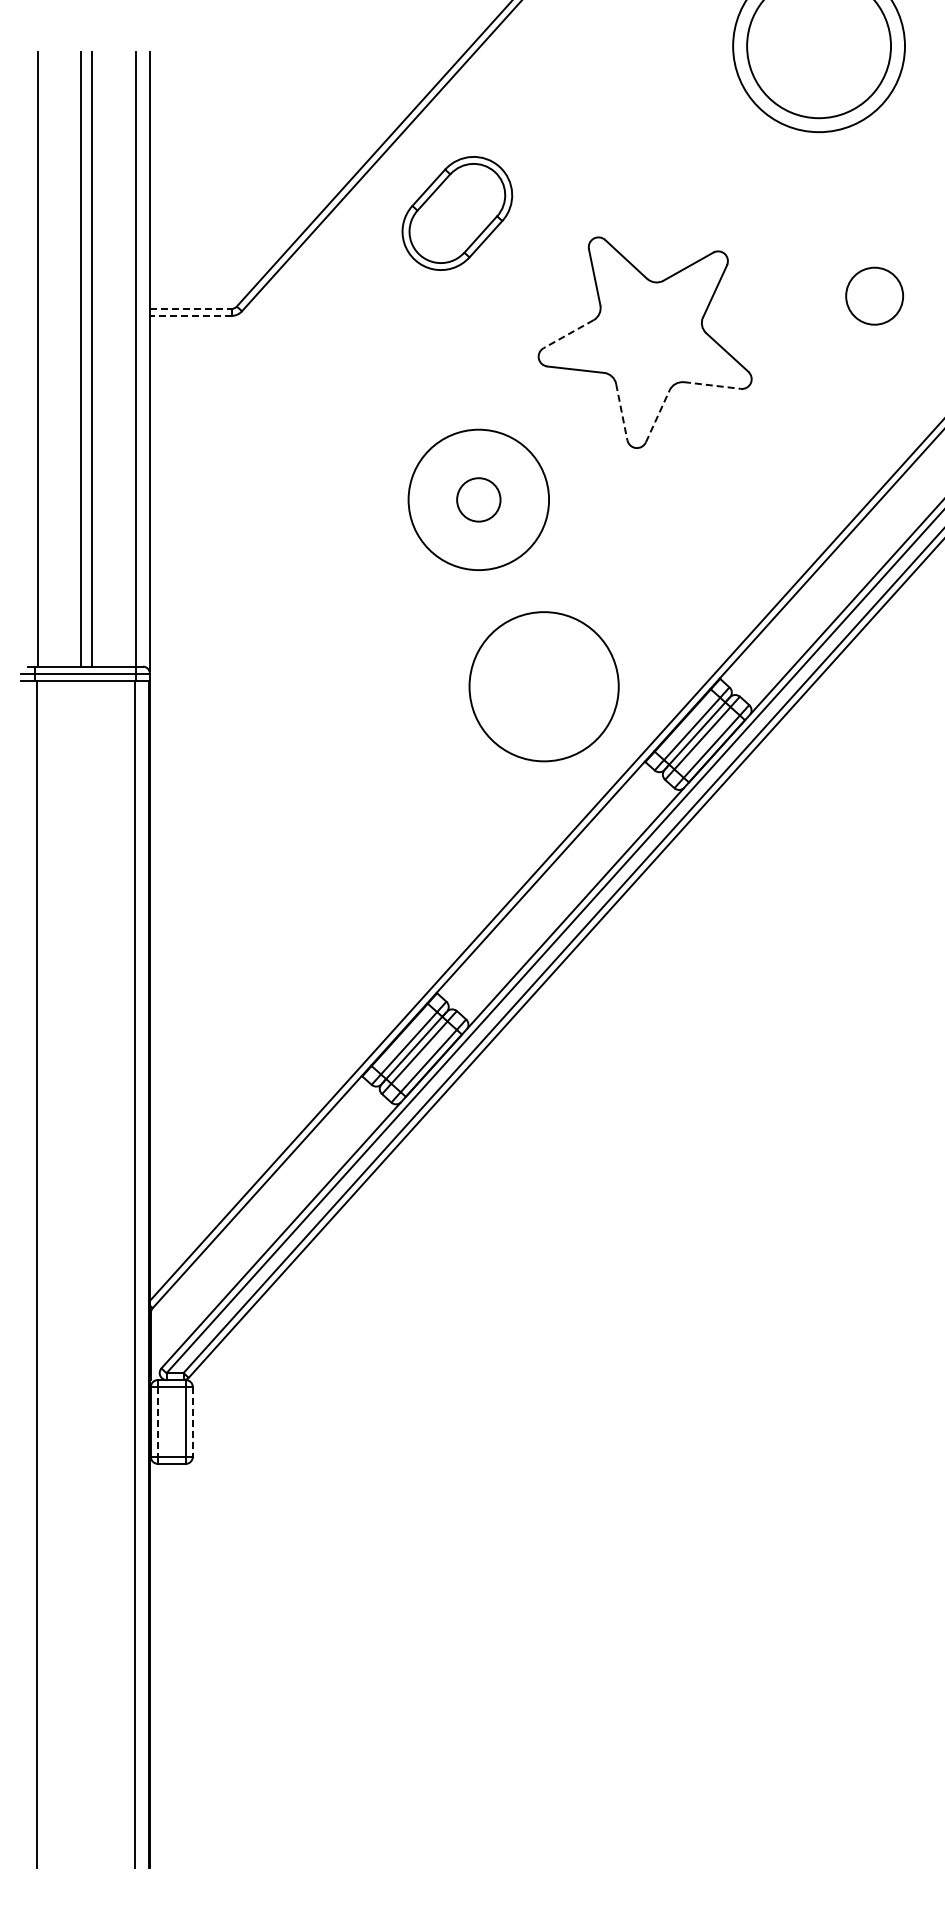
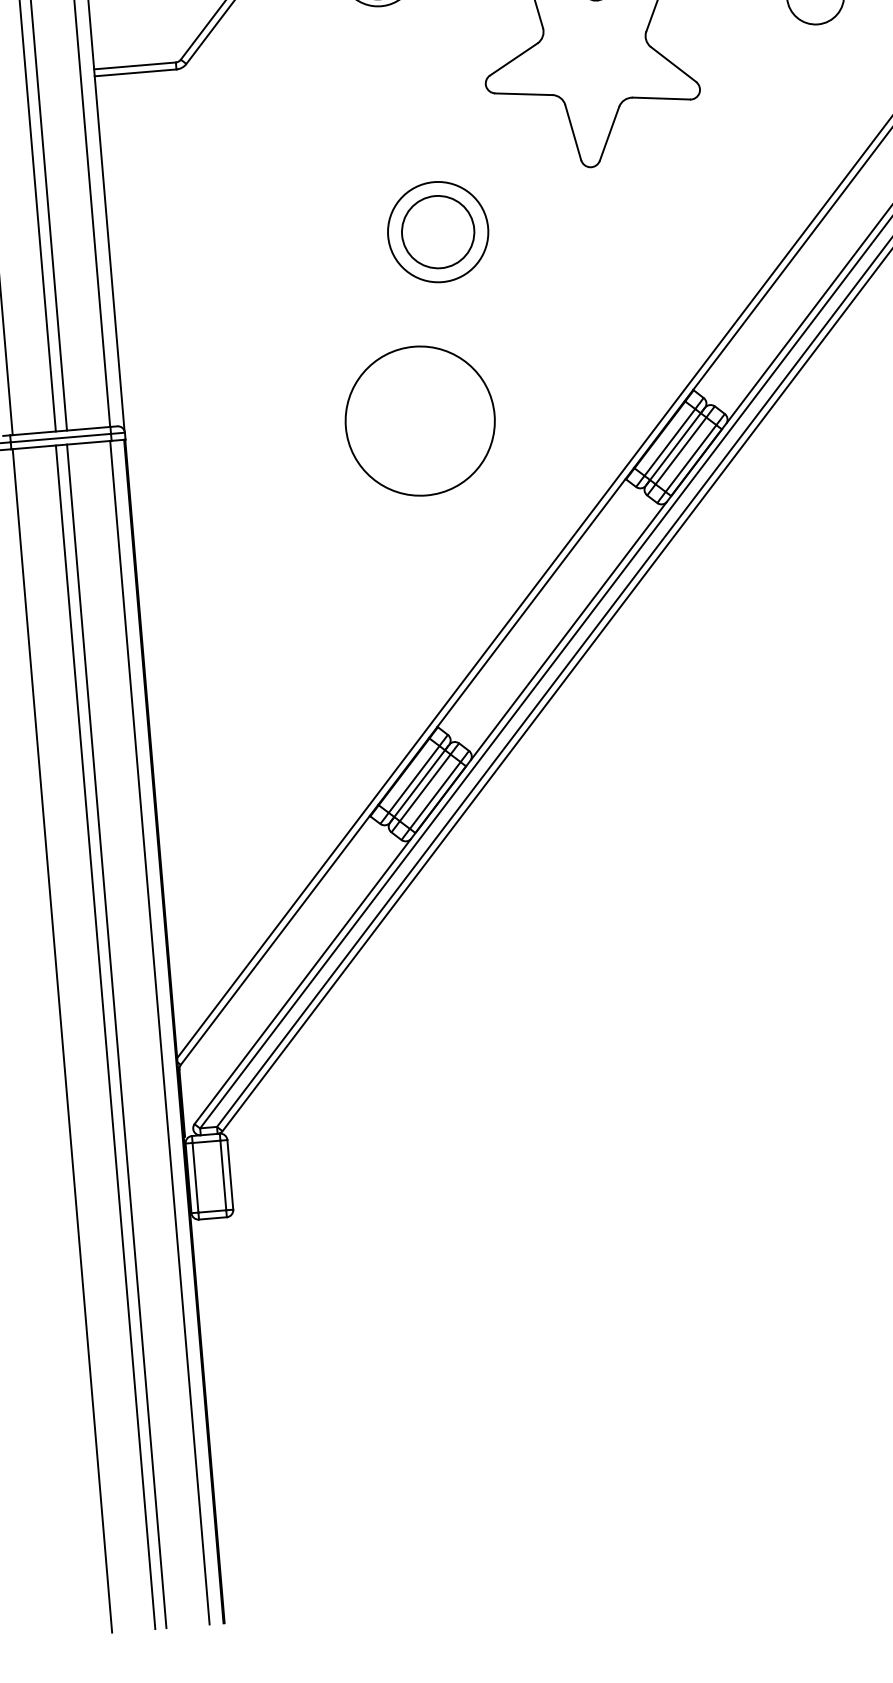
line: (191, 308) -> (135, 65), dashed -> solid
line: (190, 315) -> (135, 72), dashed -> solid
line: (568, 334) -> (513, 59), dashed -> solid
line: (712, 385) -> (661, 98), dashed -> solid
line: (621, 412) -> (573, 133), dashed -> solid
line: (657, 416) -> (609, 134), dashed -> solid
circle: (478, 499) -> (437, 231), size x0.71
circle: (478, 499) -> (437, 231), size x1.67
circle: (543, 686) -> (419, 420), moved
line: (80, 1274) -> (106, 1037), added
line: (91, 1274) -> (117, 1036), added
line: (157, 1421) -> (195, 1177), dashed -> solid
line: (192, 1421) -> (229, 1174), dashed -> solid

